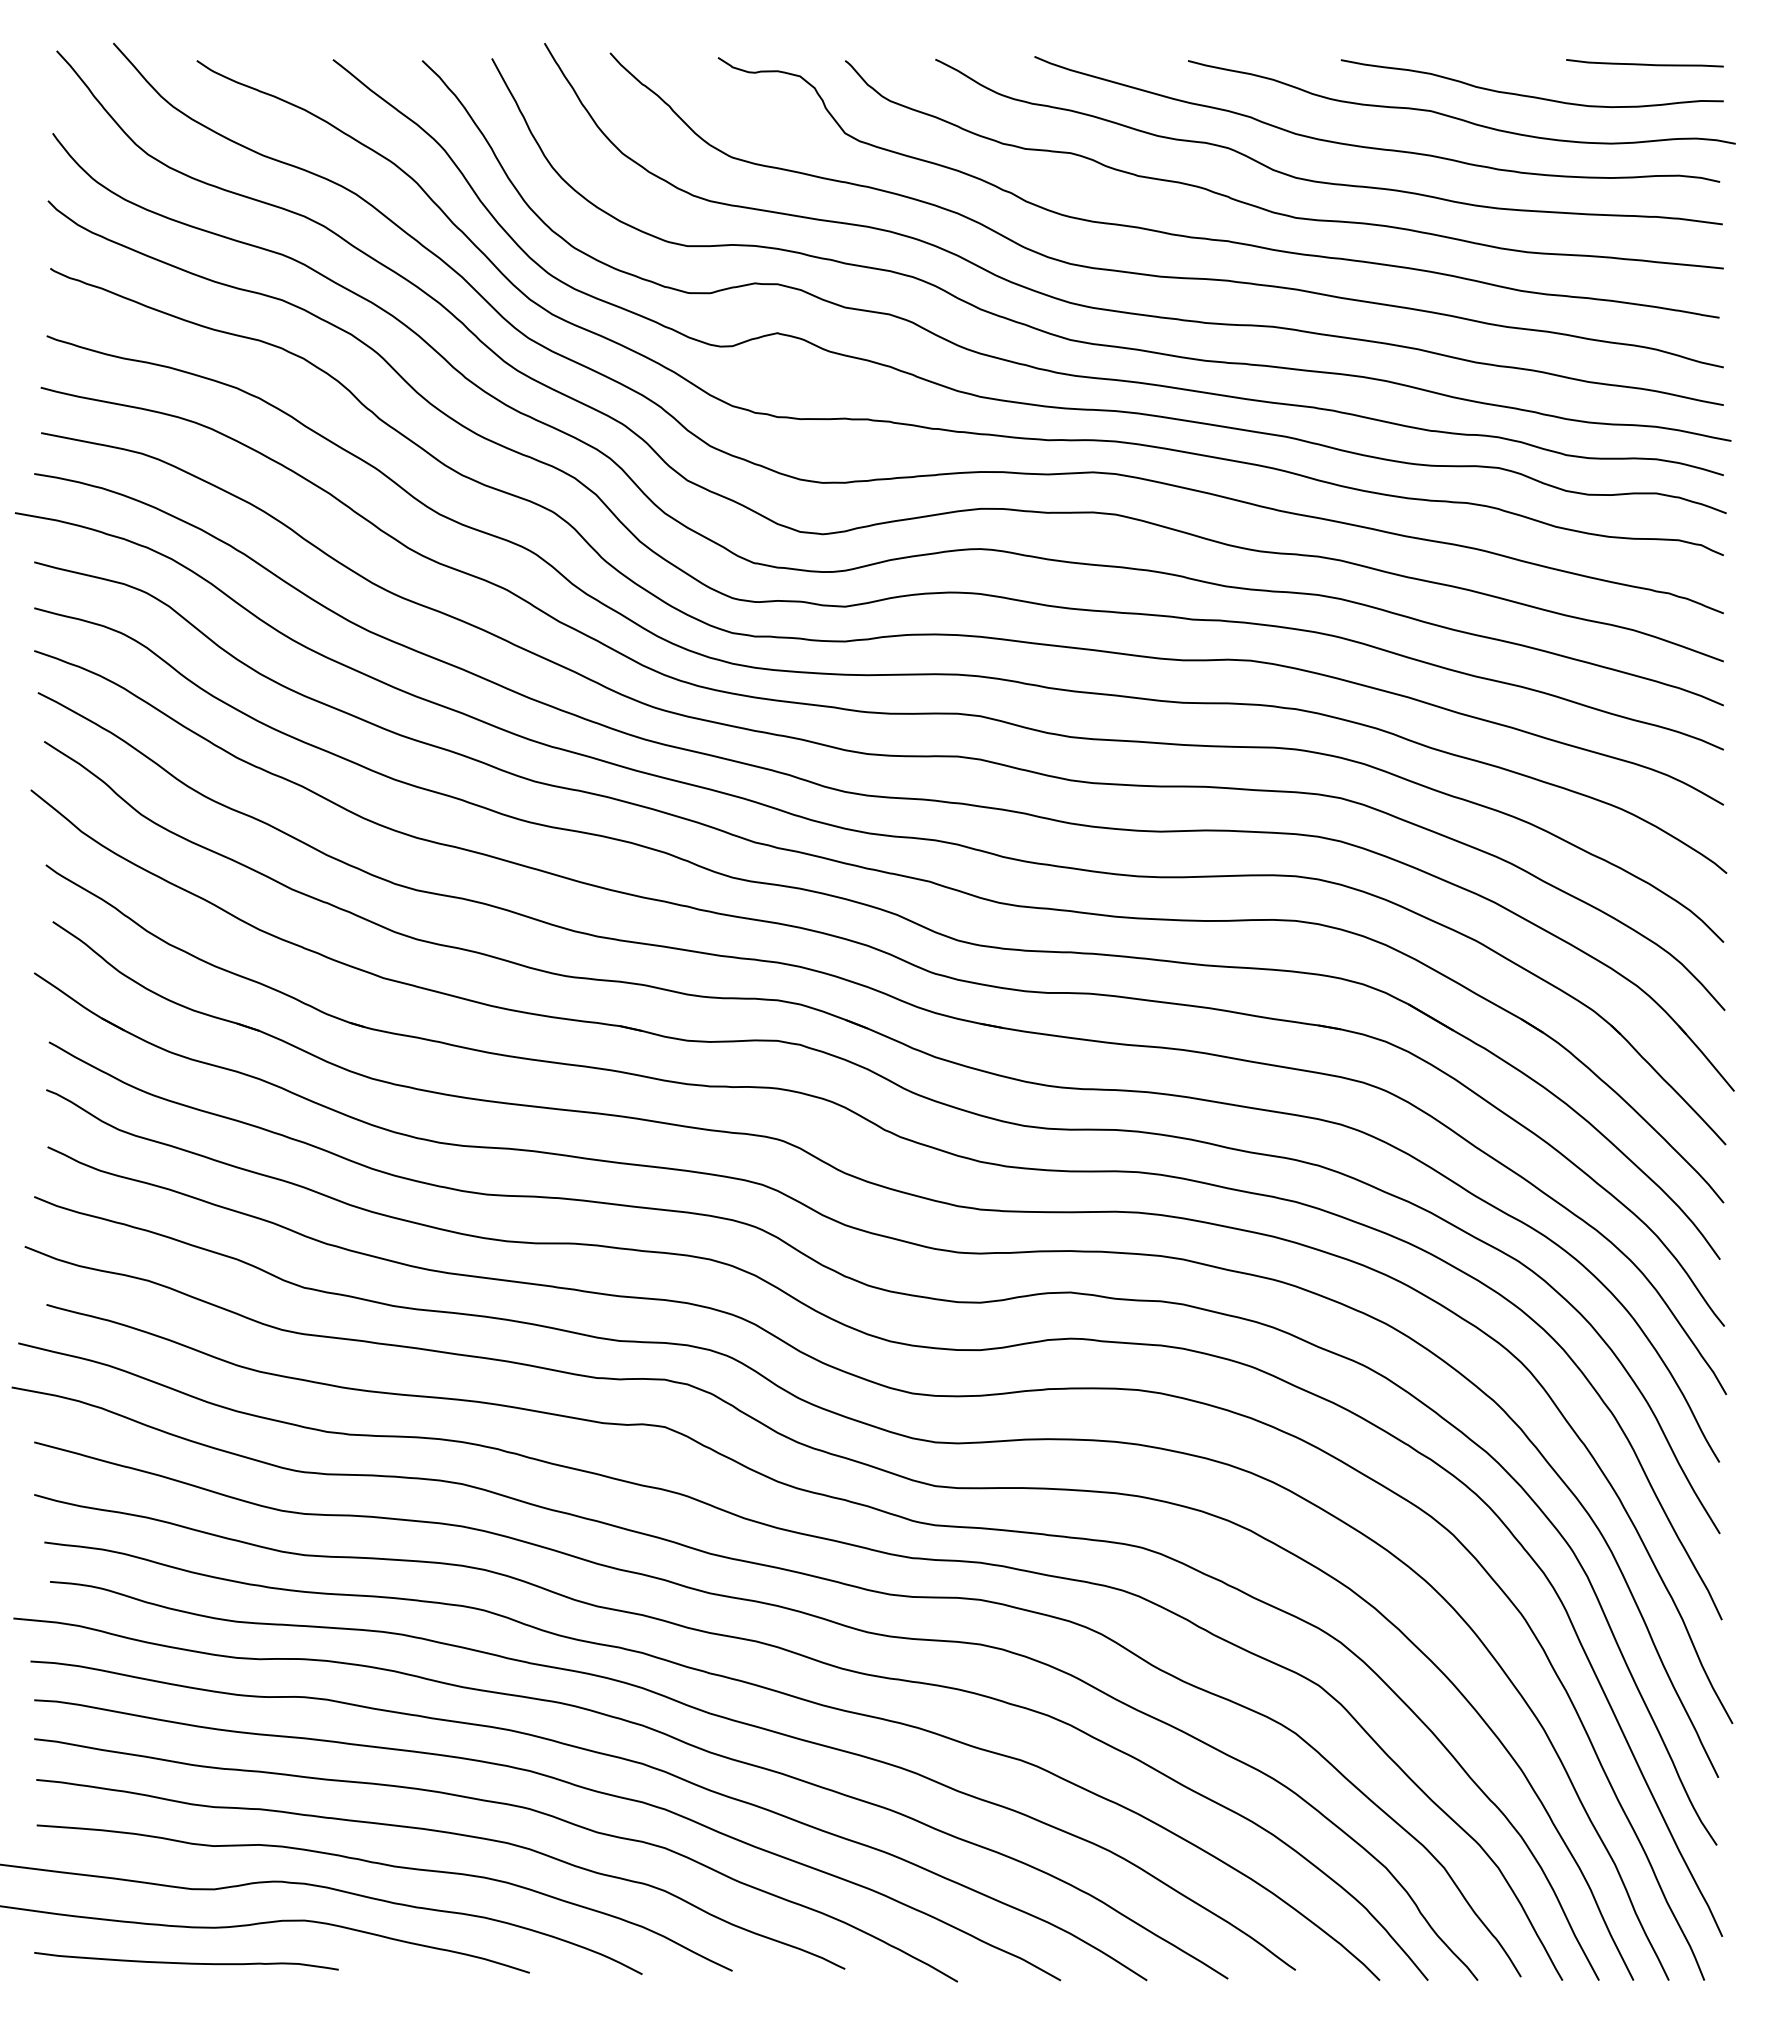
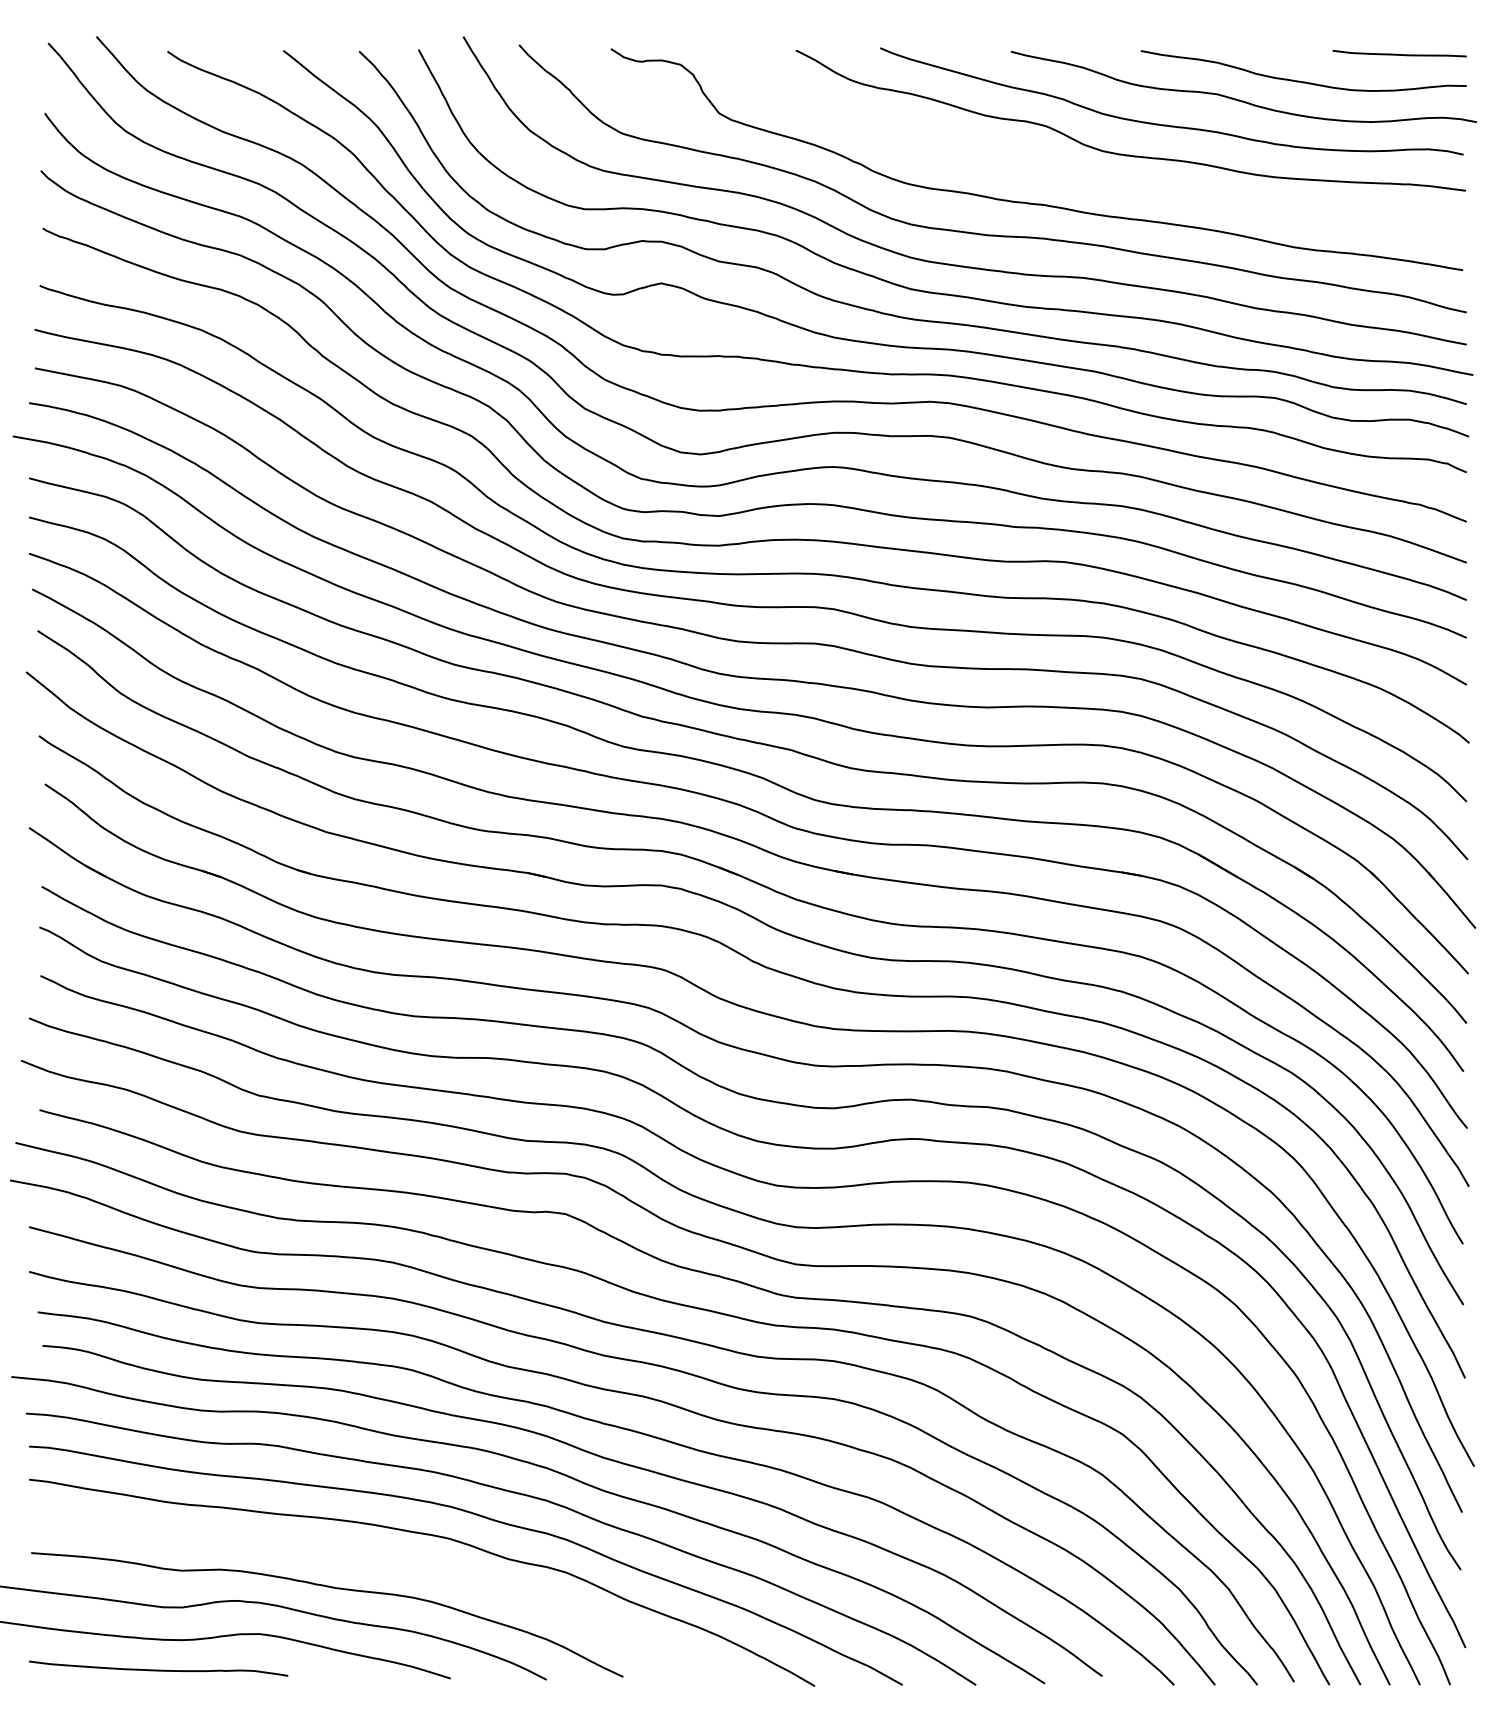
curve: (1268, 209) -> (1079, 178), removed
curve: (445, 1833) -> (379, 1559), removed

